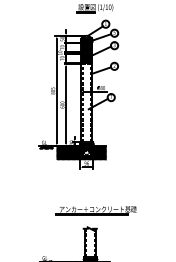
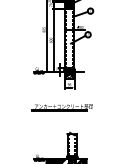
hatch: (81, 152) -> (65, 76), removed
part: (95, 210) -> (61, 107), moved

